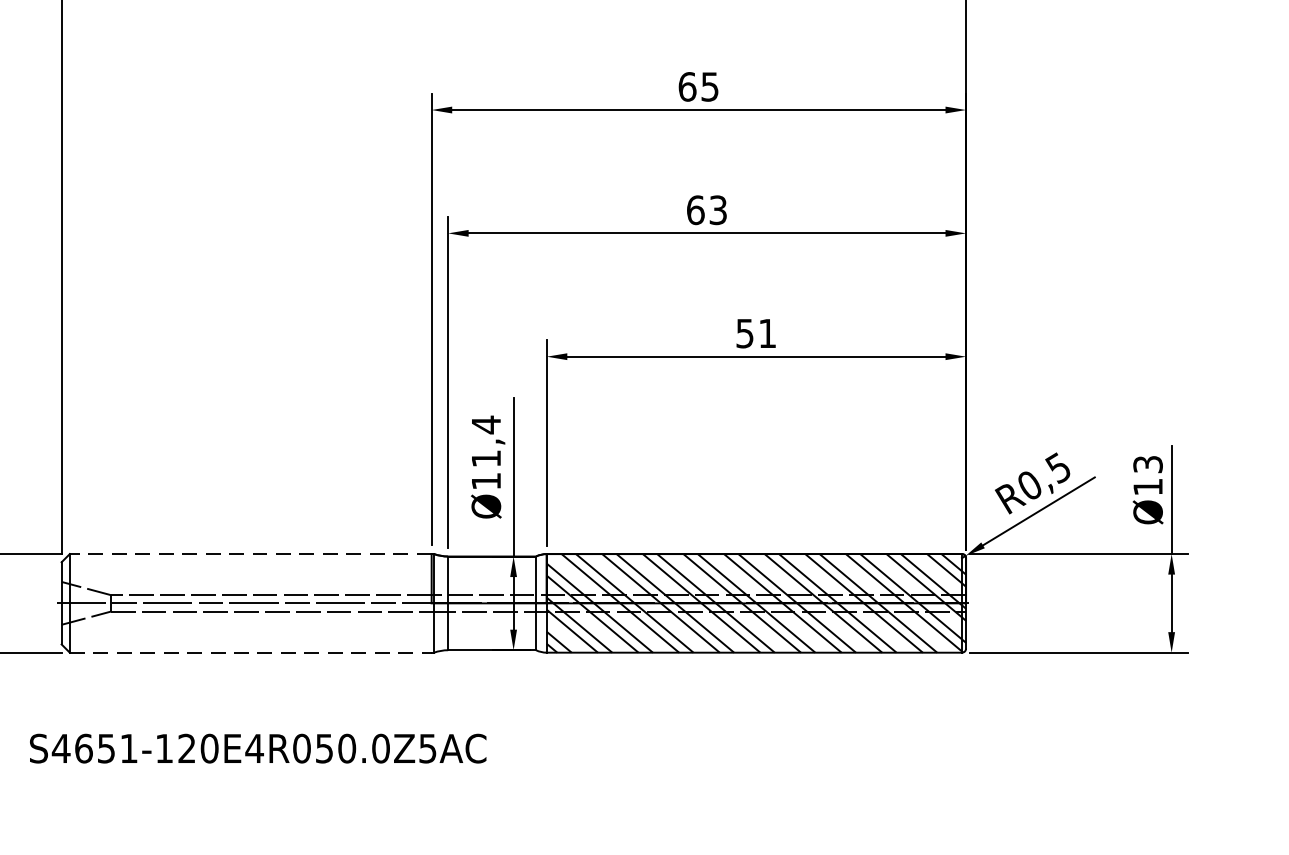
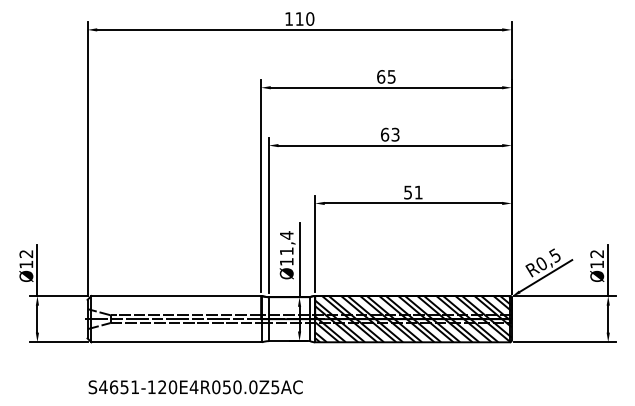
text: (1148, 463) -> (597, 253), Ø13 -> Ø12
line: (251, 555) -> (176, 296), dashed -> solid
line: (251, 653) -> (176, 342), dashed -> solid
text: (257, 749) -> (195, 387), moved

